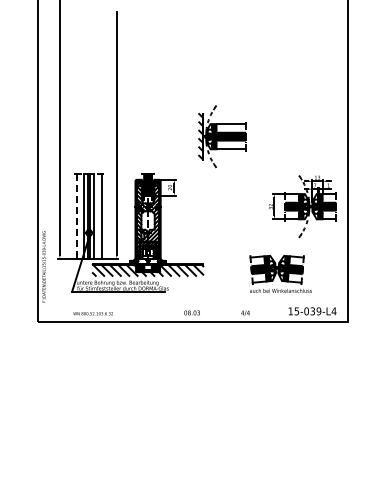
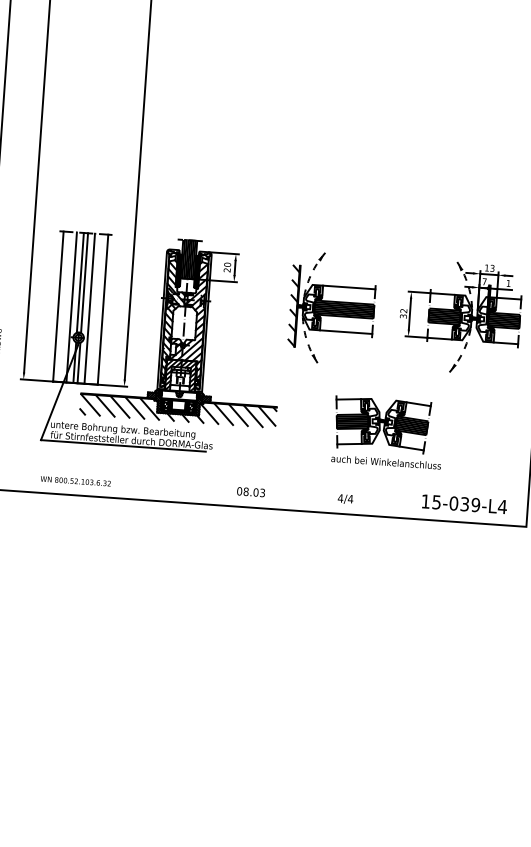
part: (222, 136) -> (332, 308), moved
line: (76, 216) -> (58, 307), dashed -> solid
part: (280, 273) -> (387, 431), moved

